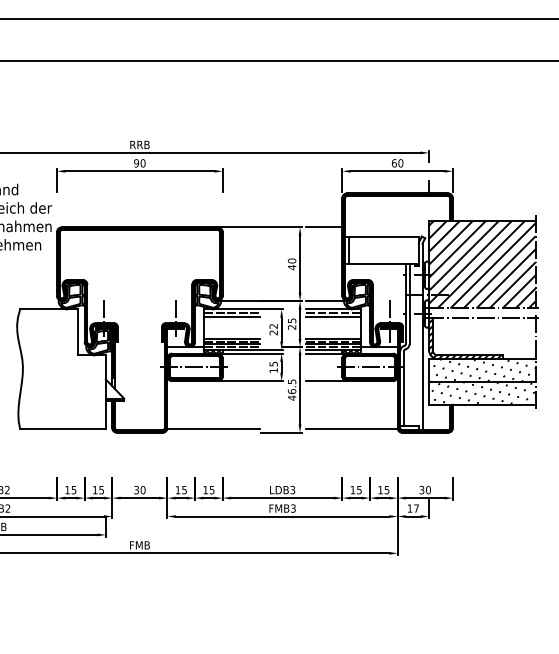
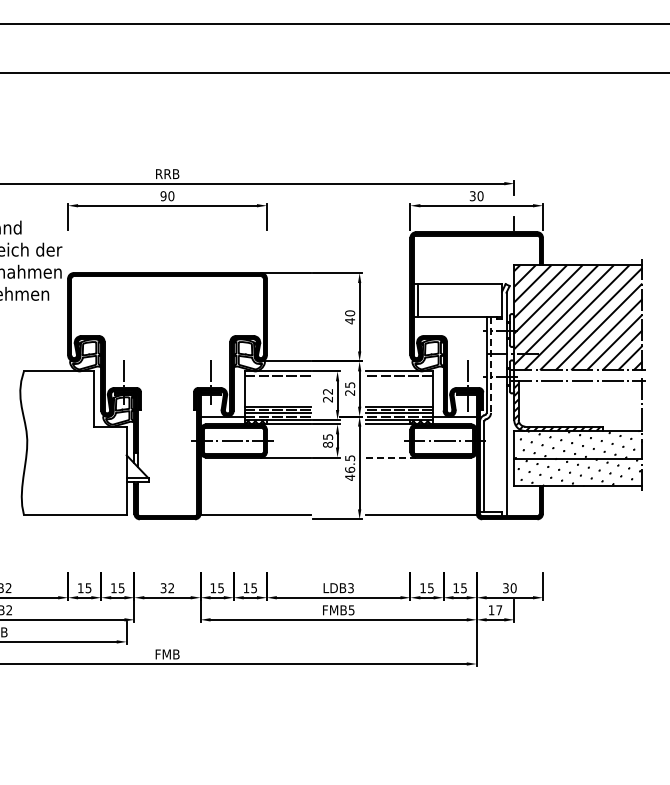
text: (394, 163) -> (472, 196), 60 -> 30
line: (324, 227) -> (388, 273), removed
line: (326, 301) -> (391, 361), removed
line: (409, 304) -> (491, 365), solid -> dashed
line: (231, 316) -> (277, 380), removed
line: (333, 316) -> (399, 380), removed
text: (274, 370) -> (328, 444), 15 -> 85
line: (326, 381) -> (391, 457), solid -> dashed
text: (143, 490) -> (171, 588), 30 -> 32
text: (293, 507) -> (351, 609), FMB3 -> FMB5

